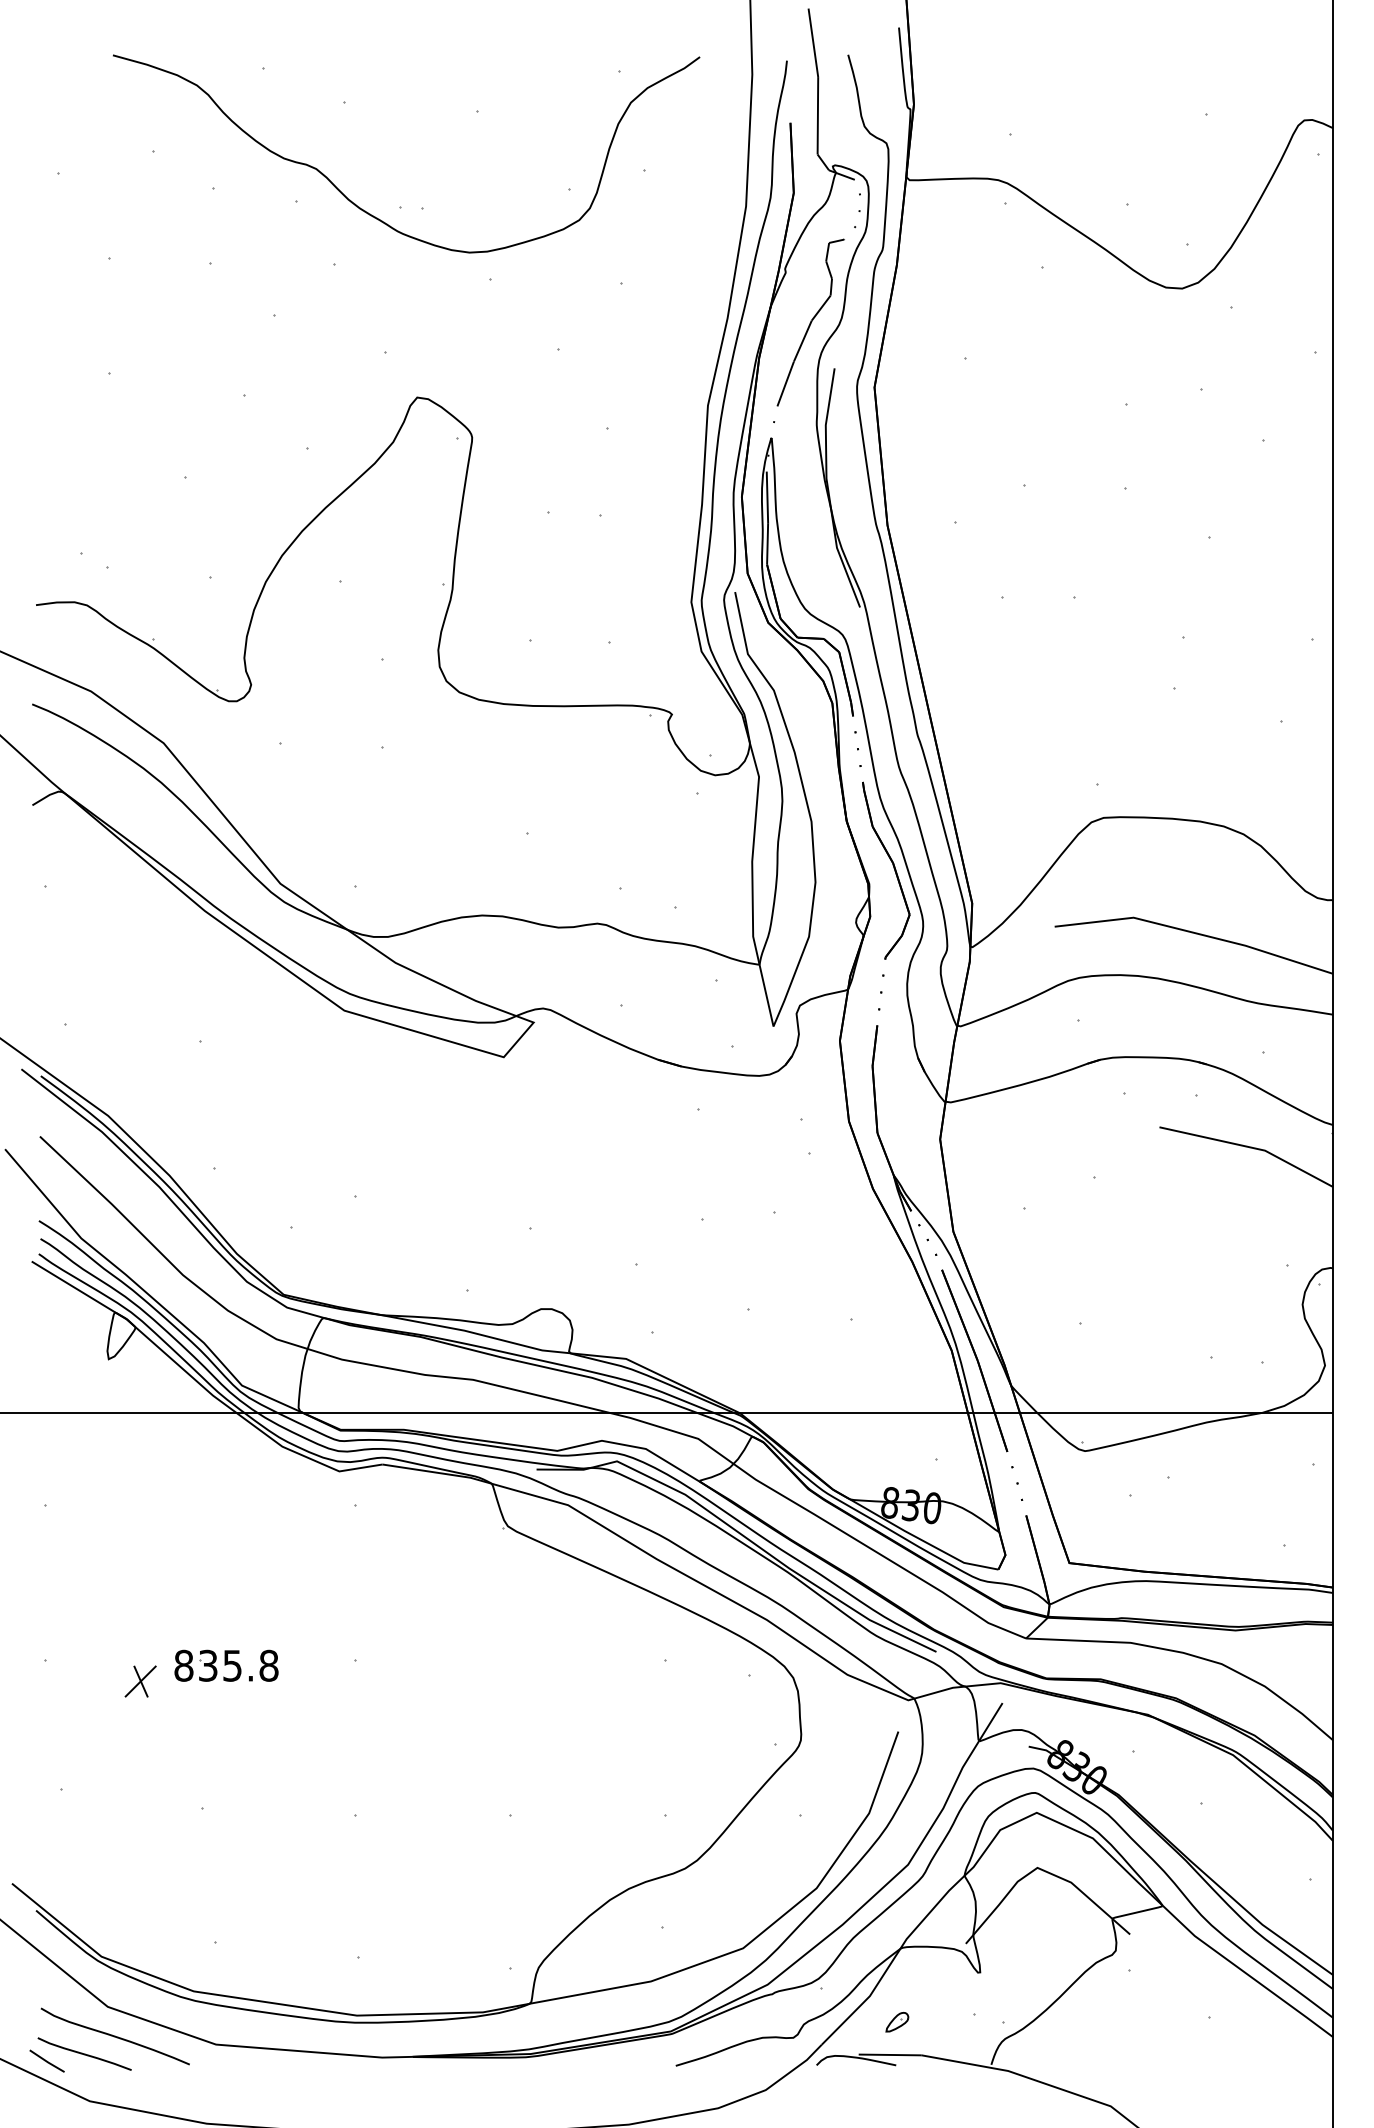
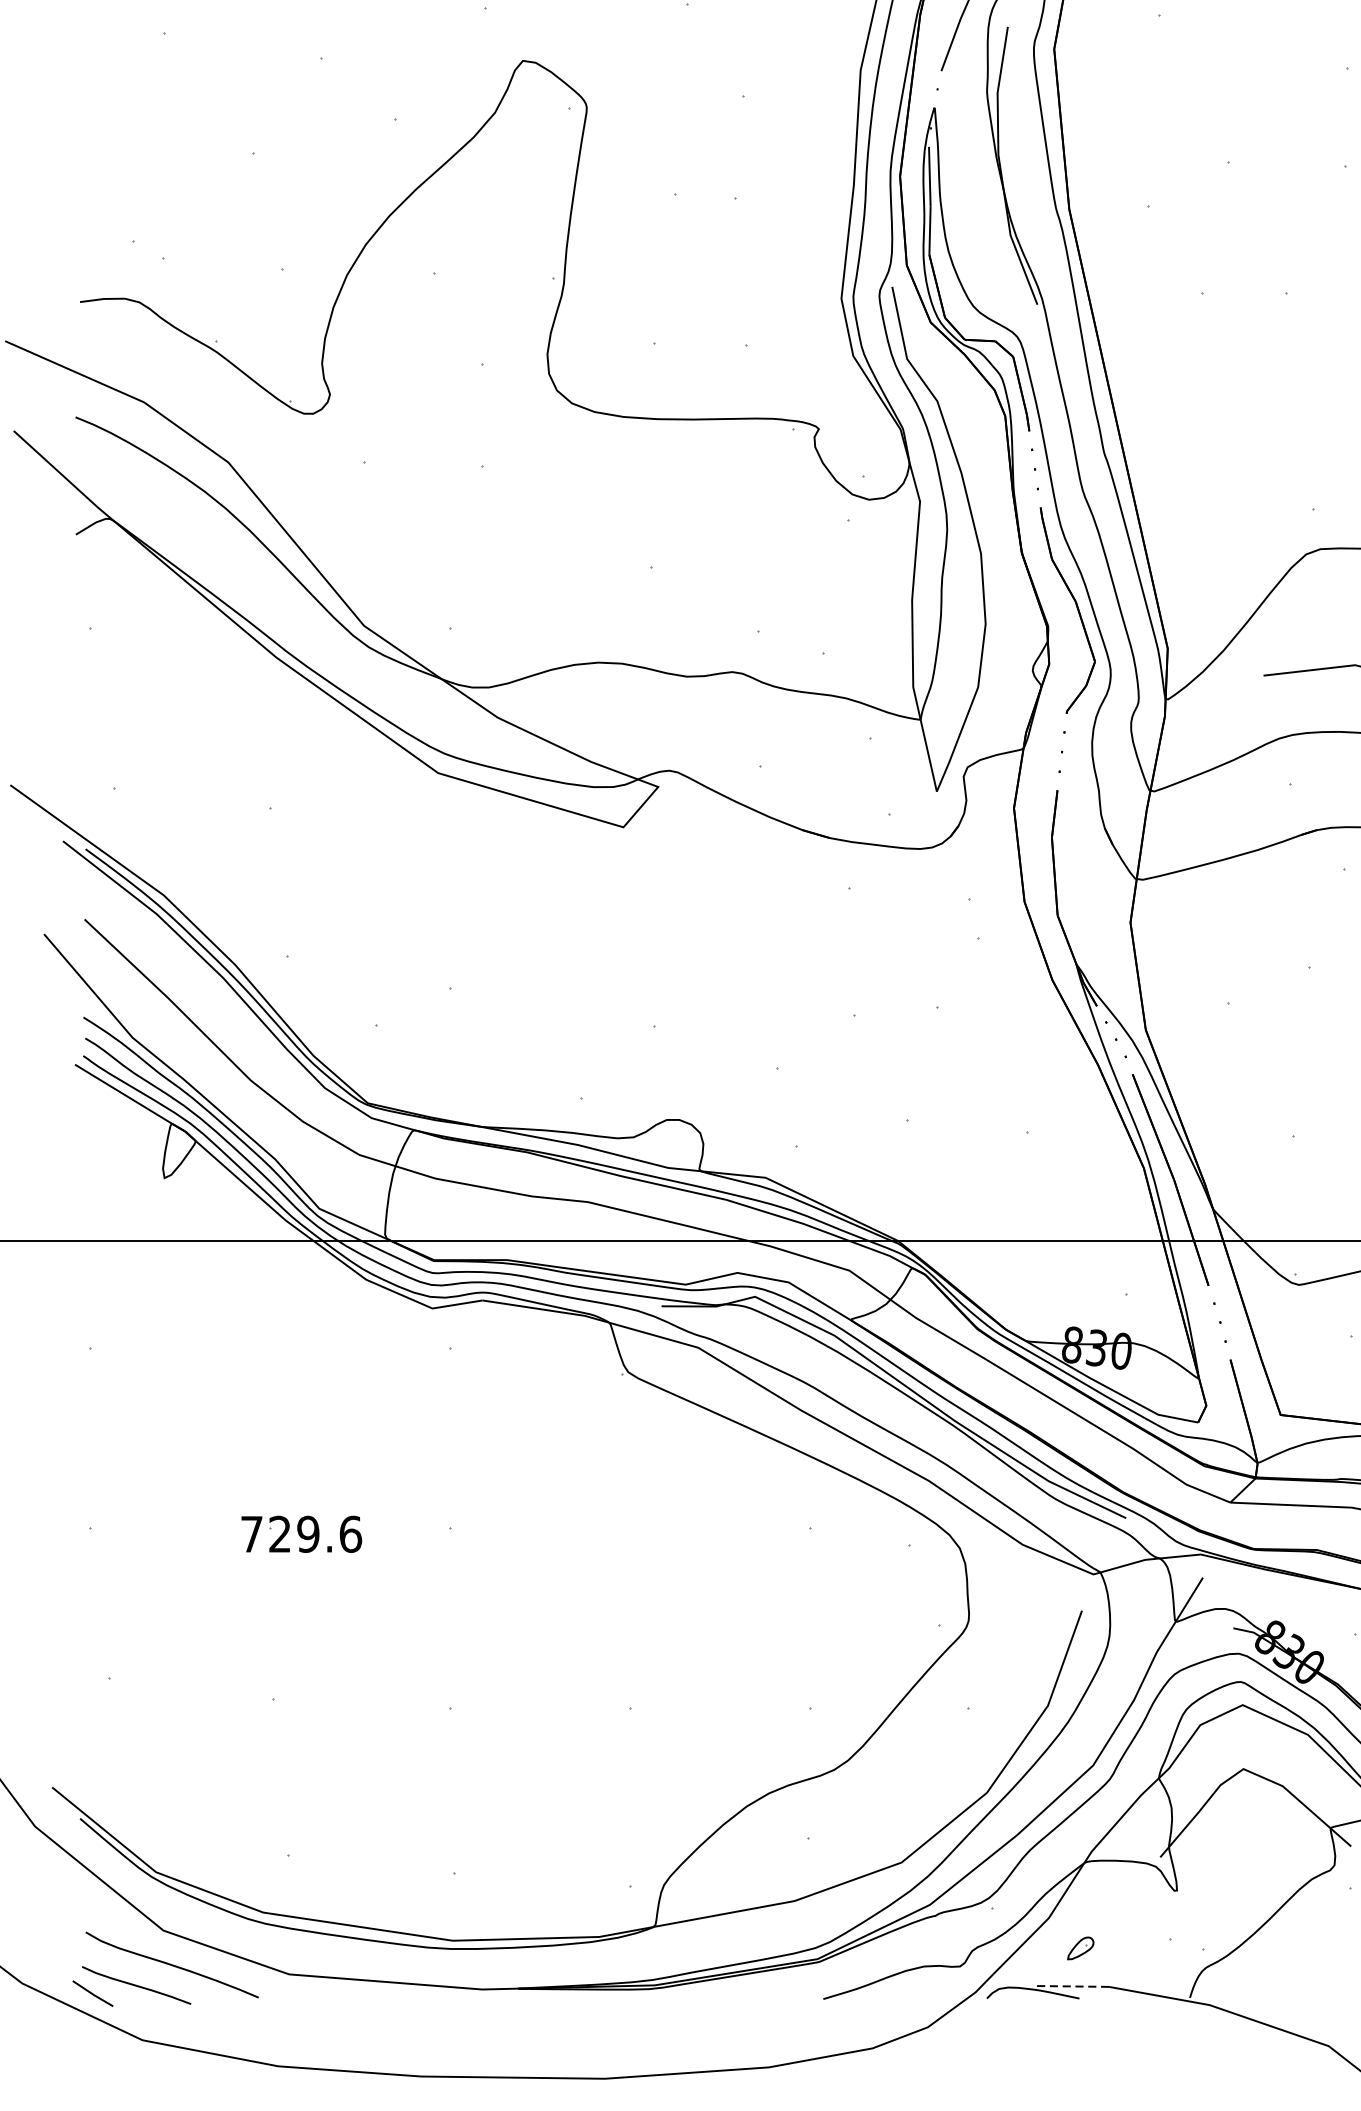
text: (226, 1665) -> (301, 1533), 835.8 -> 729.6
part: (140, 1681) -> (201, 1552), removed
line: (890, 2054) -> (1072, 1985), solid -> dashed

